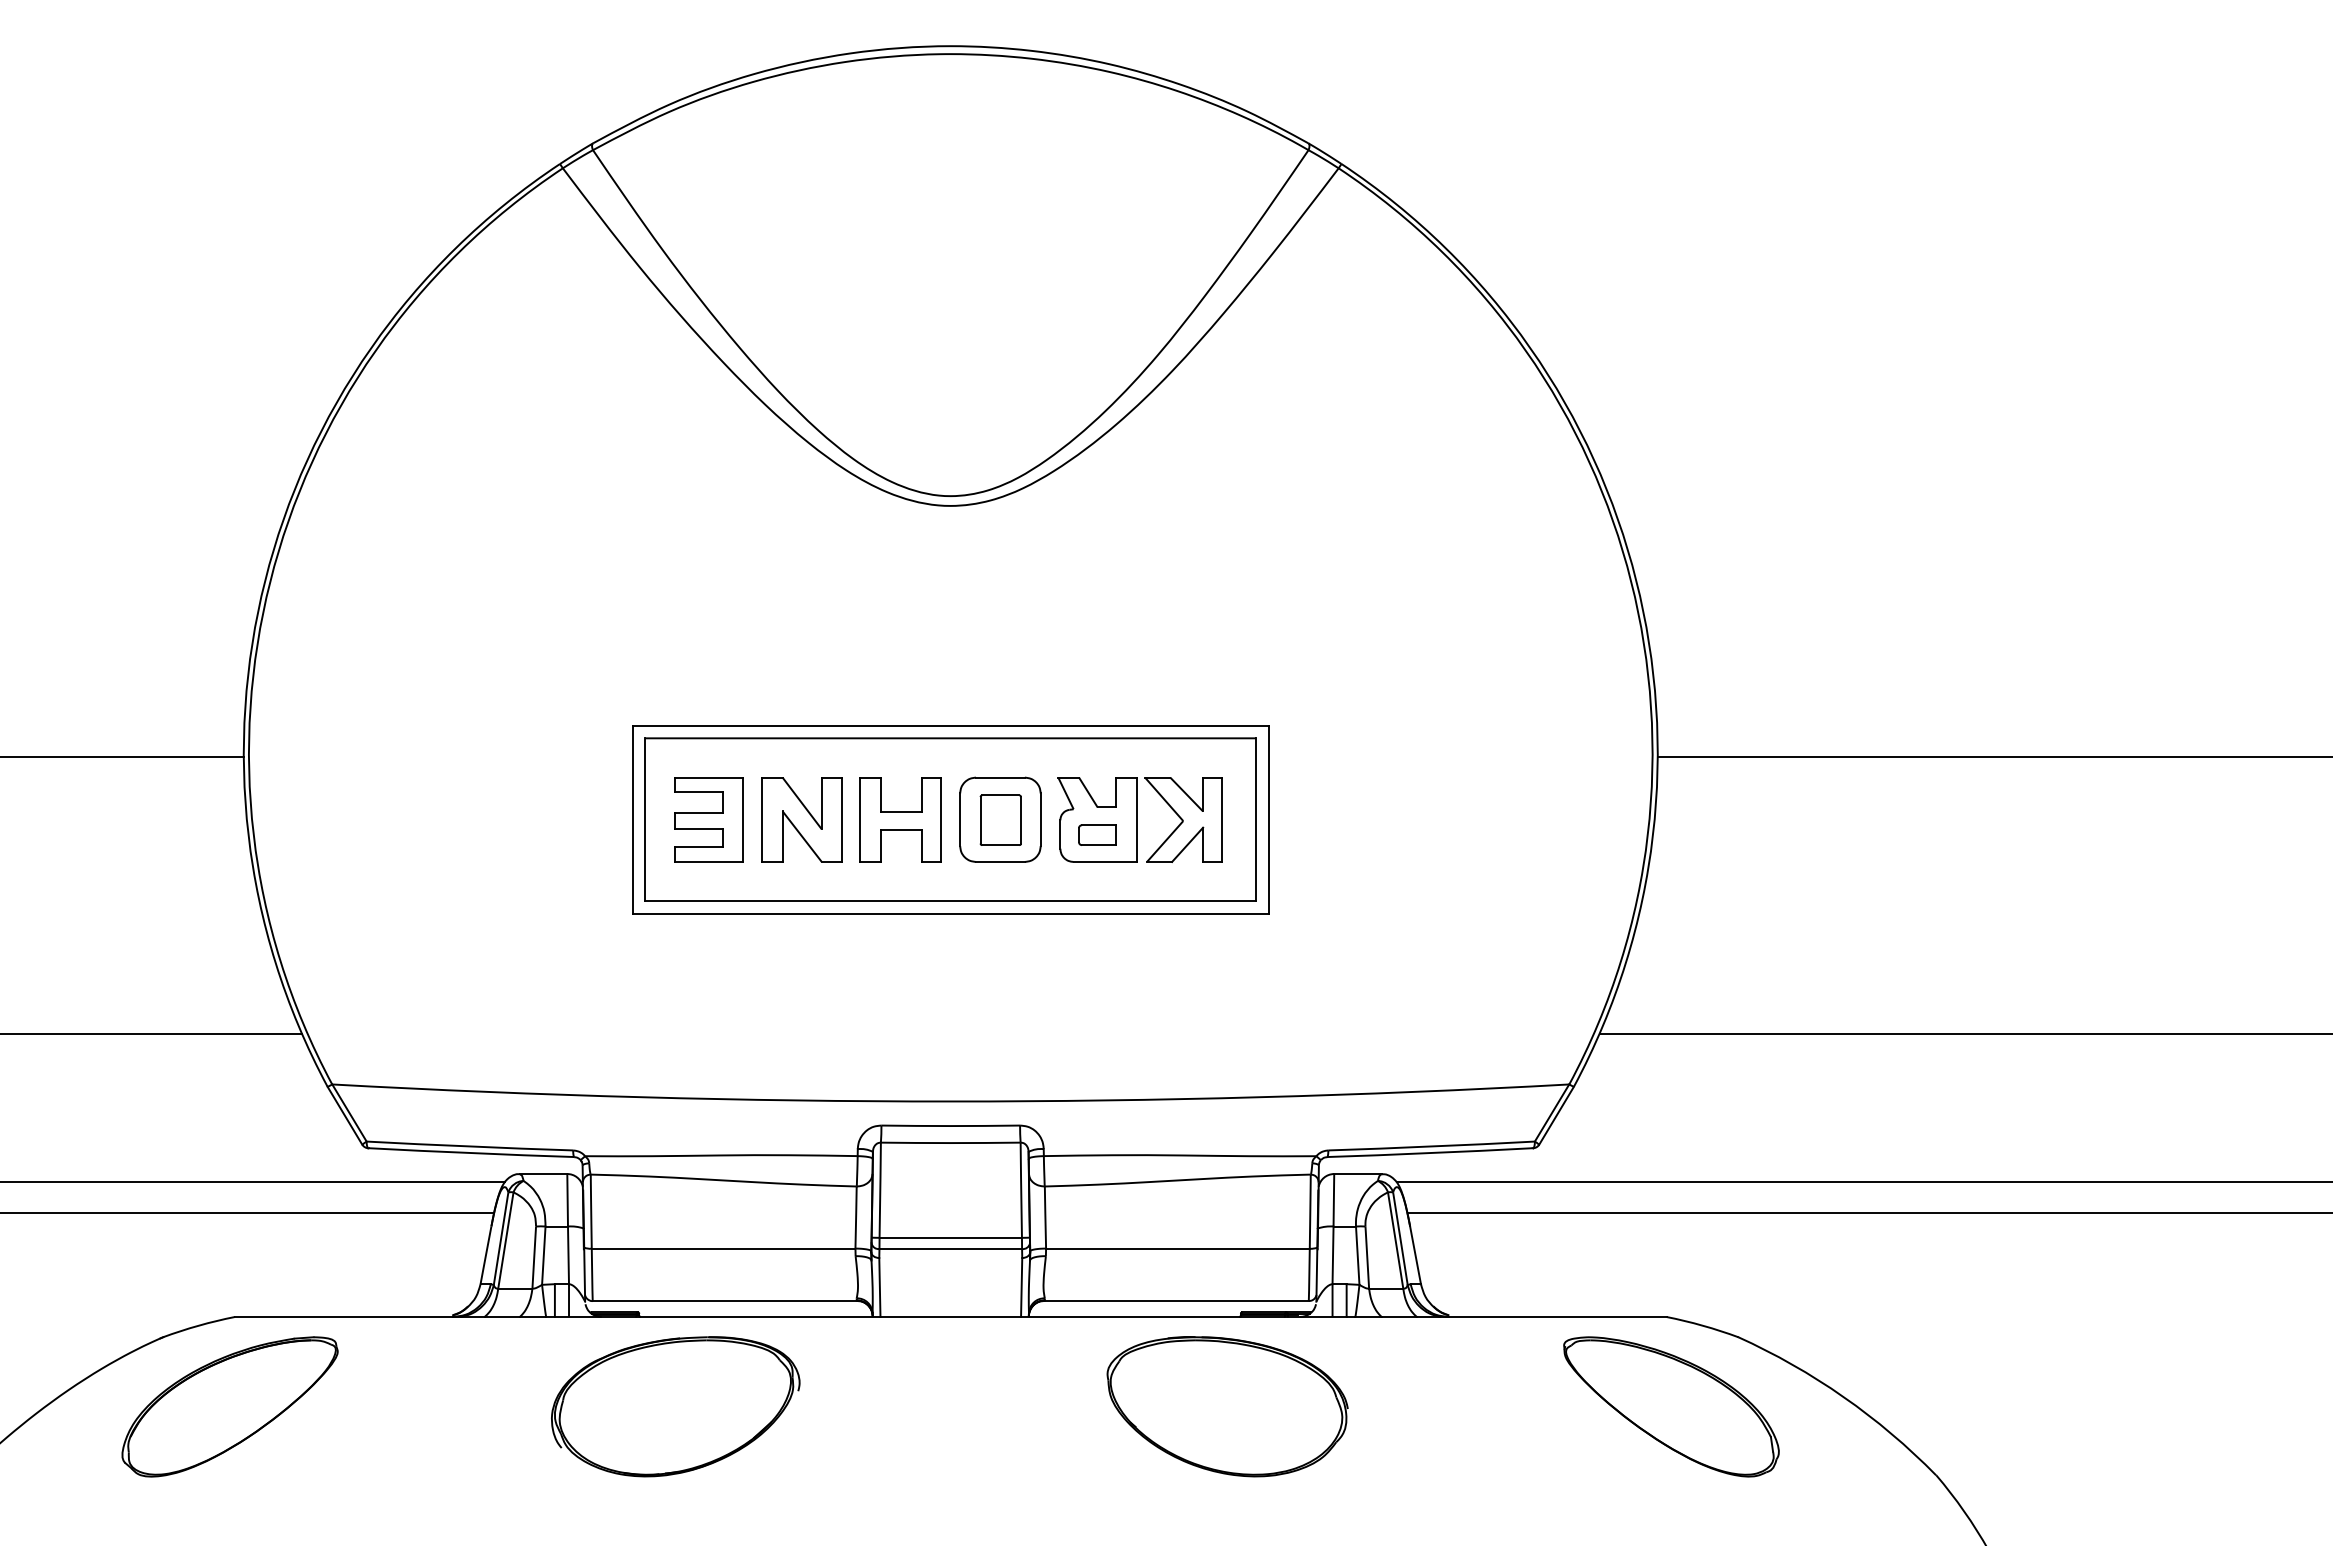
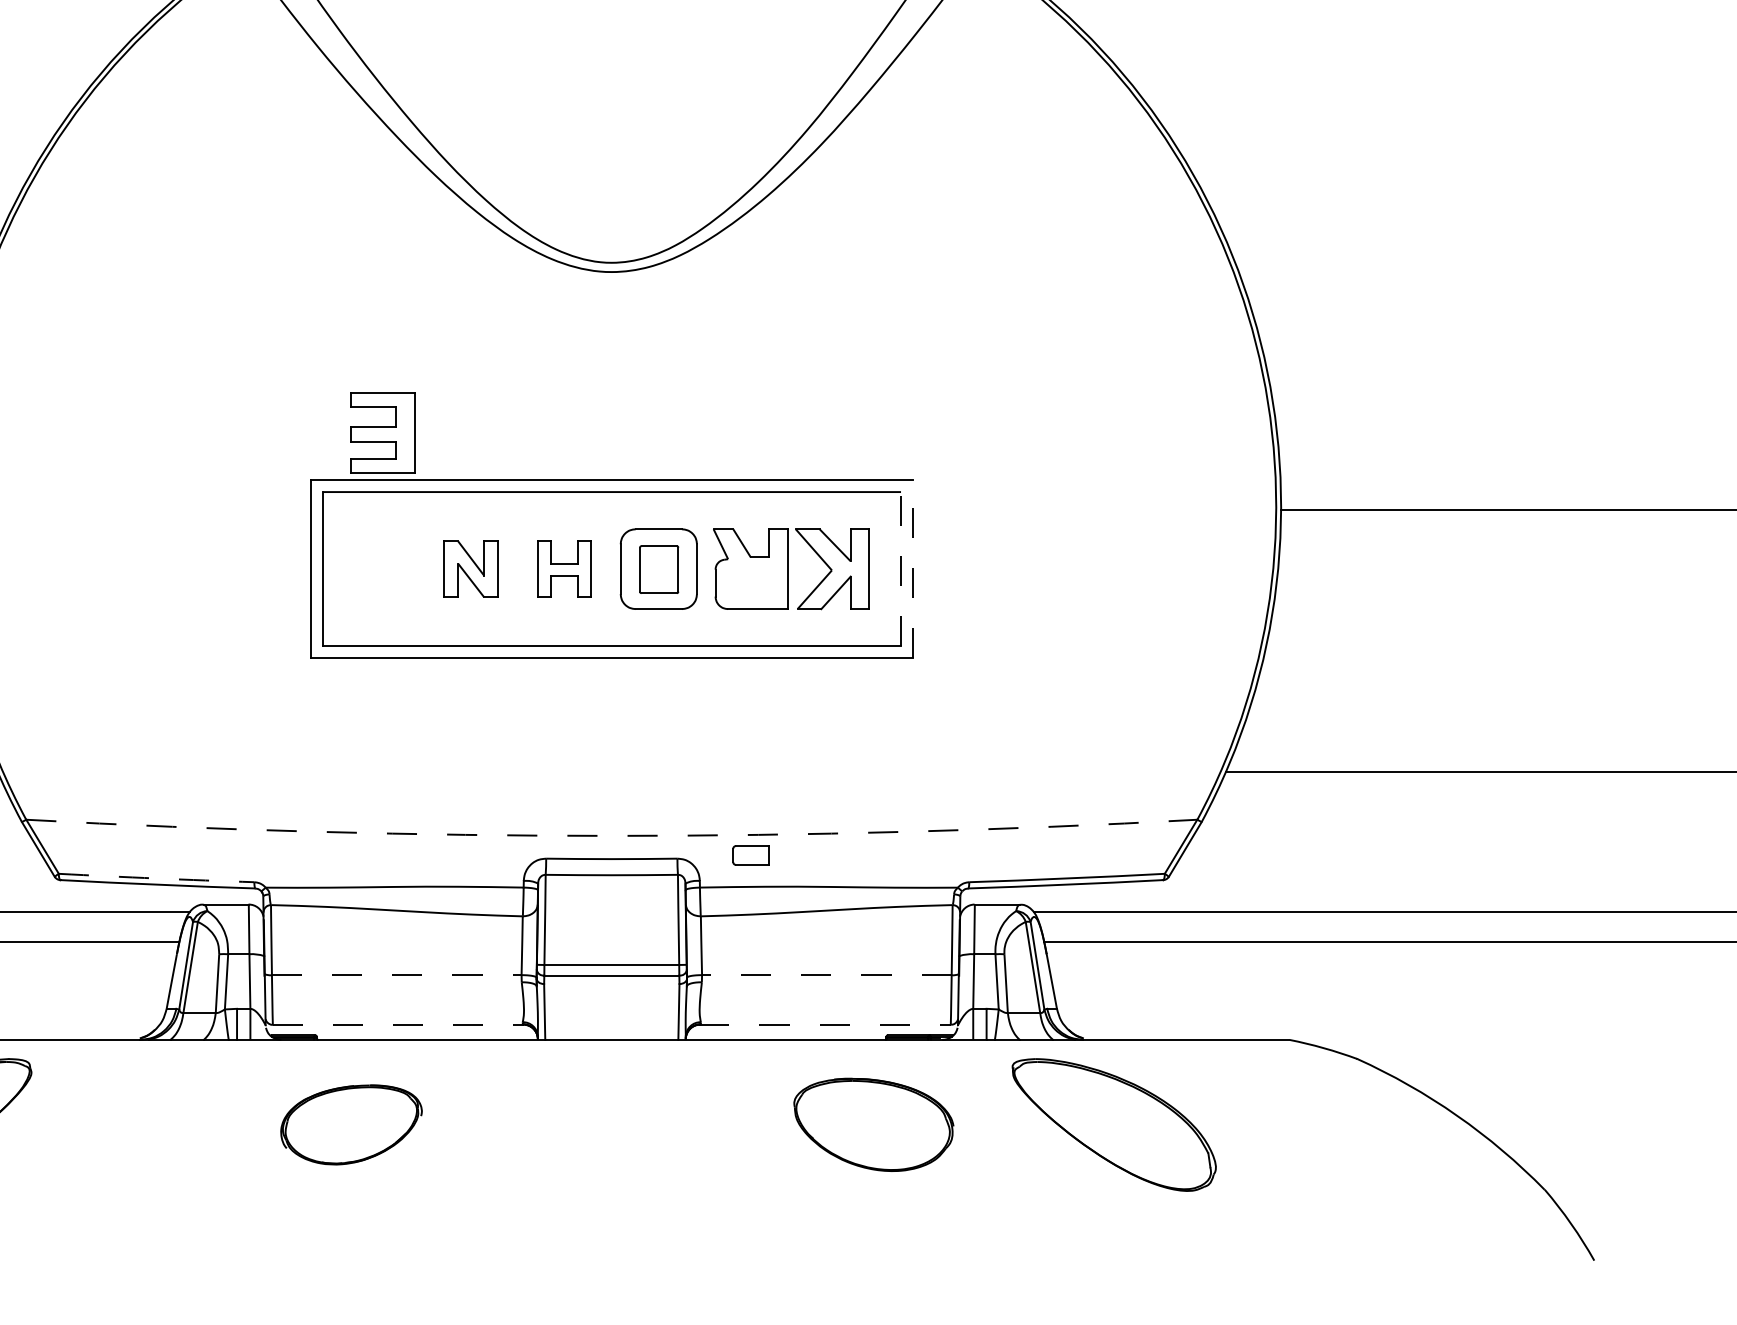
part: (708, 819) -> (382, 432), moved
part: (801, 819) -> (470, 568), size x0.7
part: (900, 819) -> (564, 568), size x0.7
line: (1256, 819) -> (901, 568), solid -> dashed
line: (1268, 819) -> (912, 568), solid -> dashed
part: (1097, 834) -> (750, 854), moved
arc: (950, 1101) -> (611, 835), solid -> dashed
arc: (469, 1146) -> (156, 878), solid -> dashed
line: (723, 1248) -> (396, 975), solid -> dashed
line: (1177, 1248) -> (826, 975), solid -> dashed
line: (725, 1301) -> (398, 1025), solid -> dashed
line: (1175, 1301) -> (824, 1025), solid -> dashed
part: (675, 1406) -> (351, 1124), size x0.6
part: (1227, 1406) -> (873, 1124), size x0.7
part: (1671, 1406) -> (1114, 1124), moved

